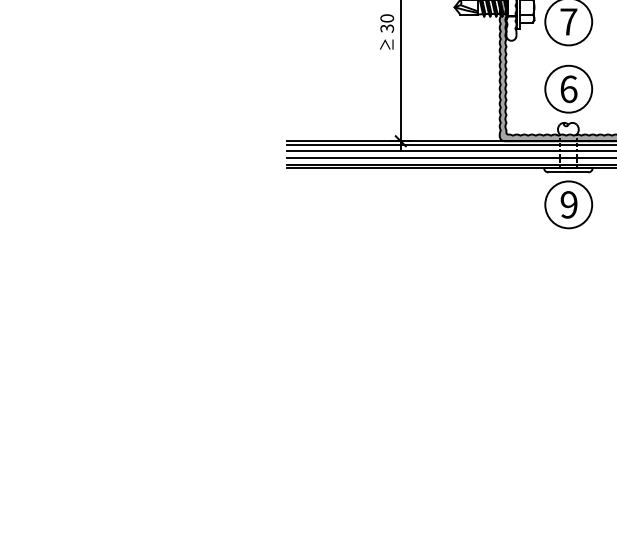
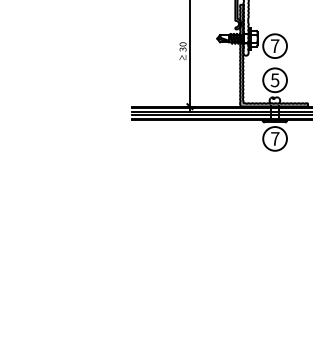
text: (567, 89) -> (274, 80), 6 -> 5
text: (569, 204) -> (275, 138), 9 -> 7

